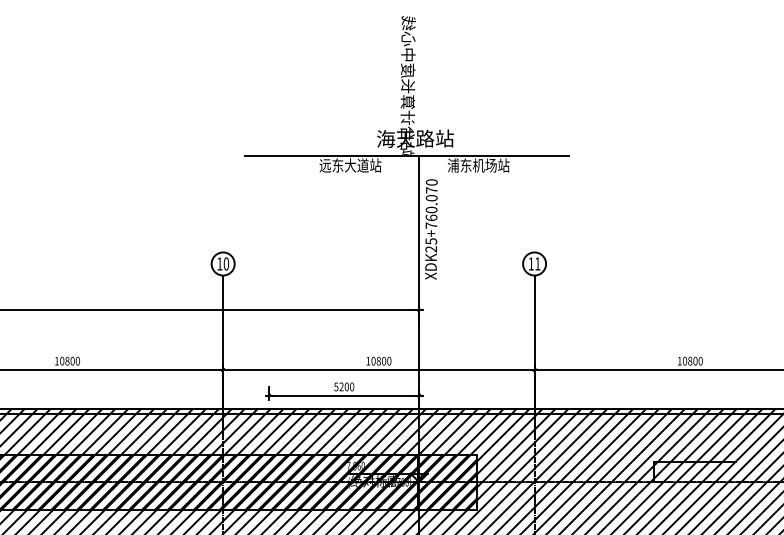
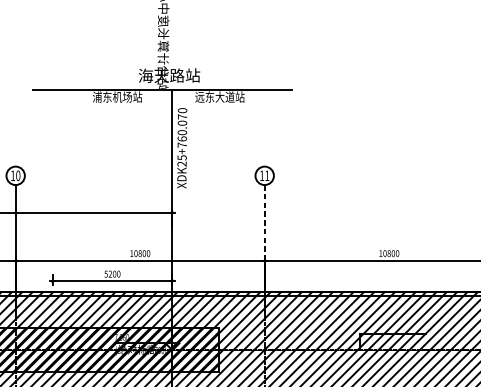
text: (343, 165) -> (111, 97), 远东大道站 -> 浦东机场站
text: (471, 165) -> (214, 97), 浦东机场站 -> 远东大道站
line: (534, 322) -> (264, 222), solid -> dashed

